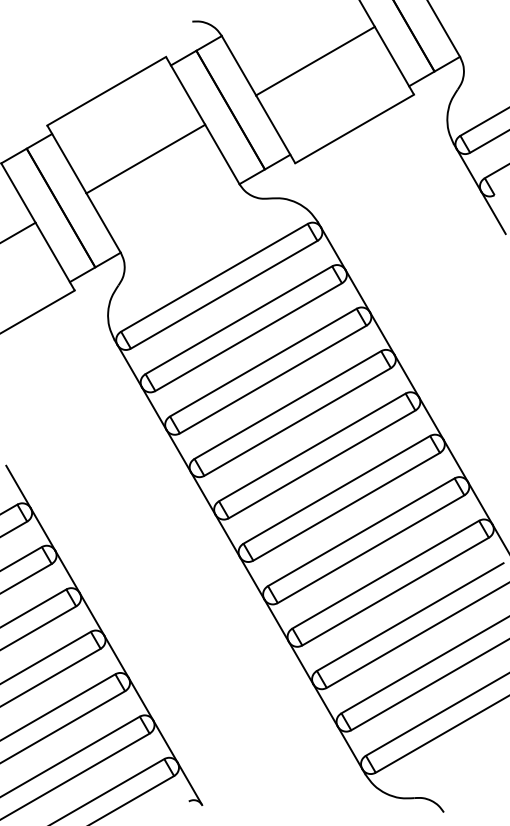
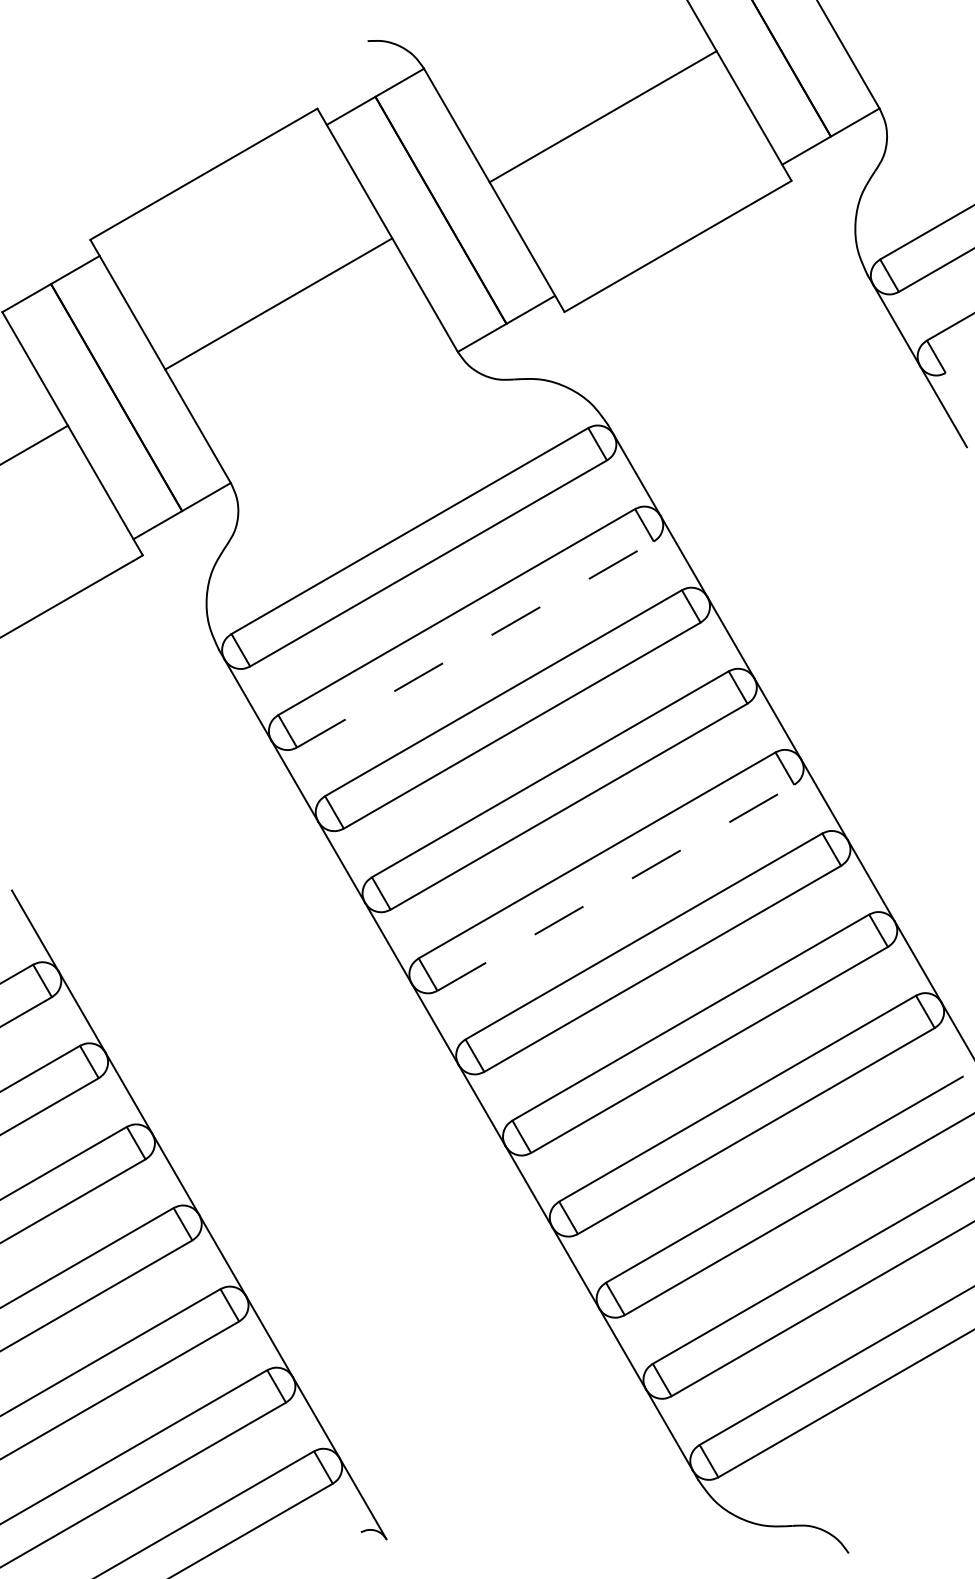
line: (248, 337) -> (475, 645), solid -> dashed
line: (322, 464) -> (616, 887), solid -> dashed

